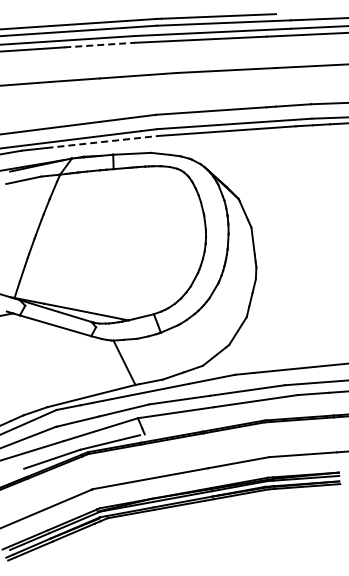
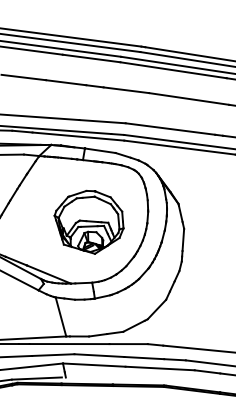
line: (99, 45) -> (91, 58), dashed -> solid
line: (103, 141) -> (79, 136), dashed -> solid
part: (135, 240) -> (89, 220), added

